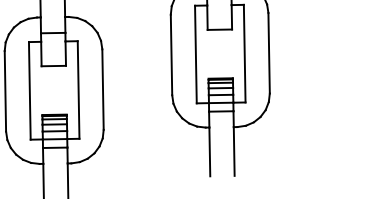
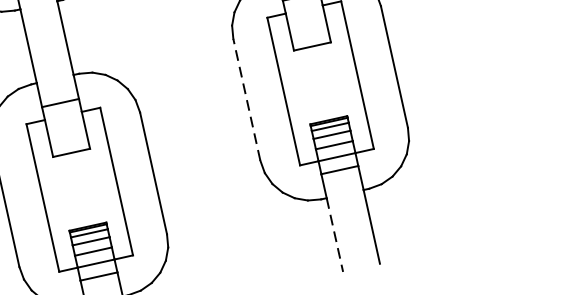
line: (171, 54) -> (246, 99), solid -> dashed
line: (209, 152) -> (334, 236), solid -> dashed

